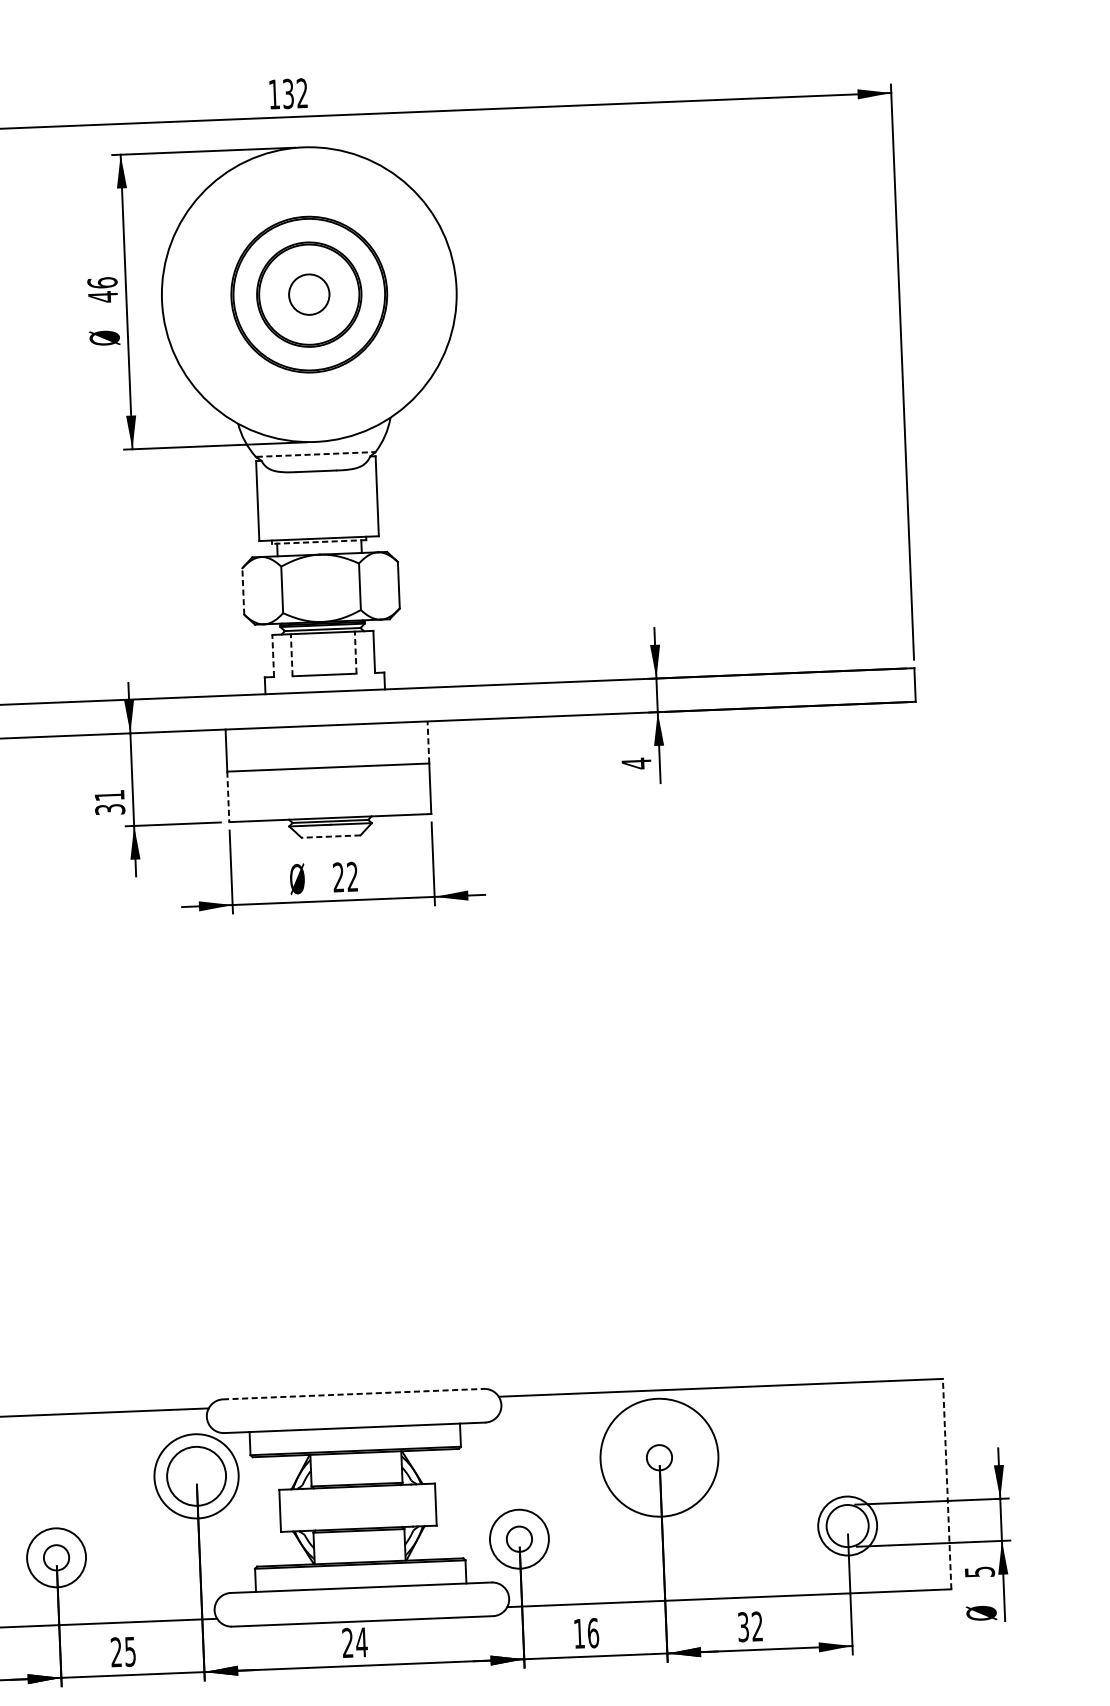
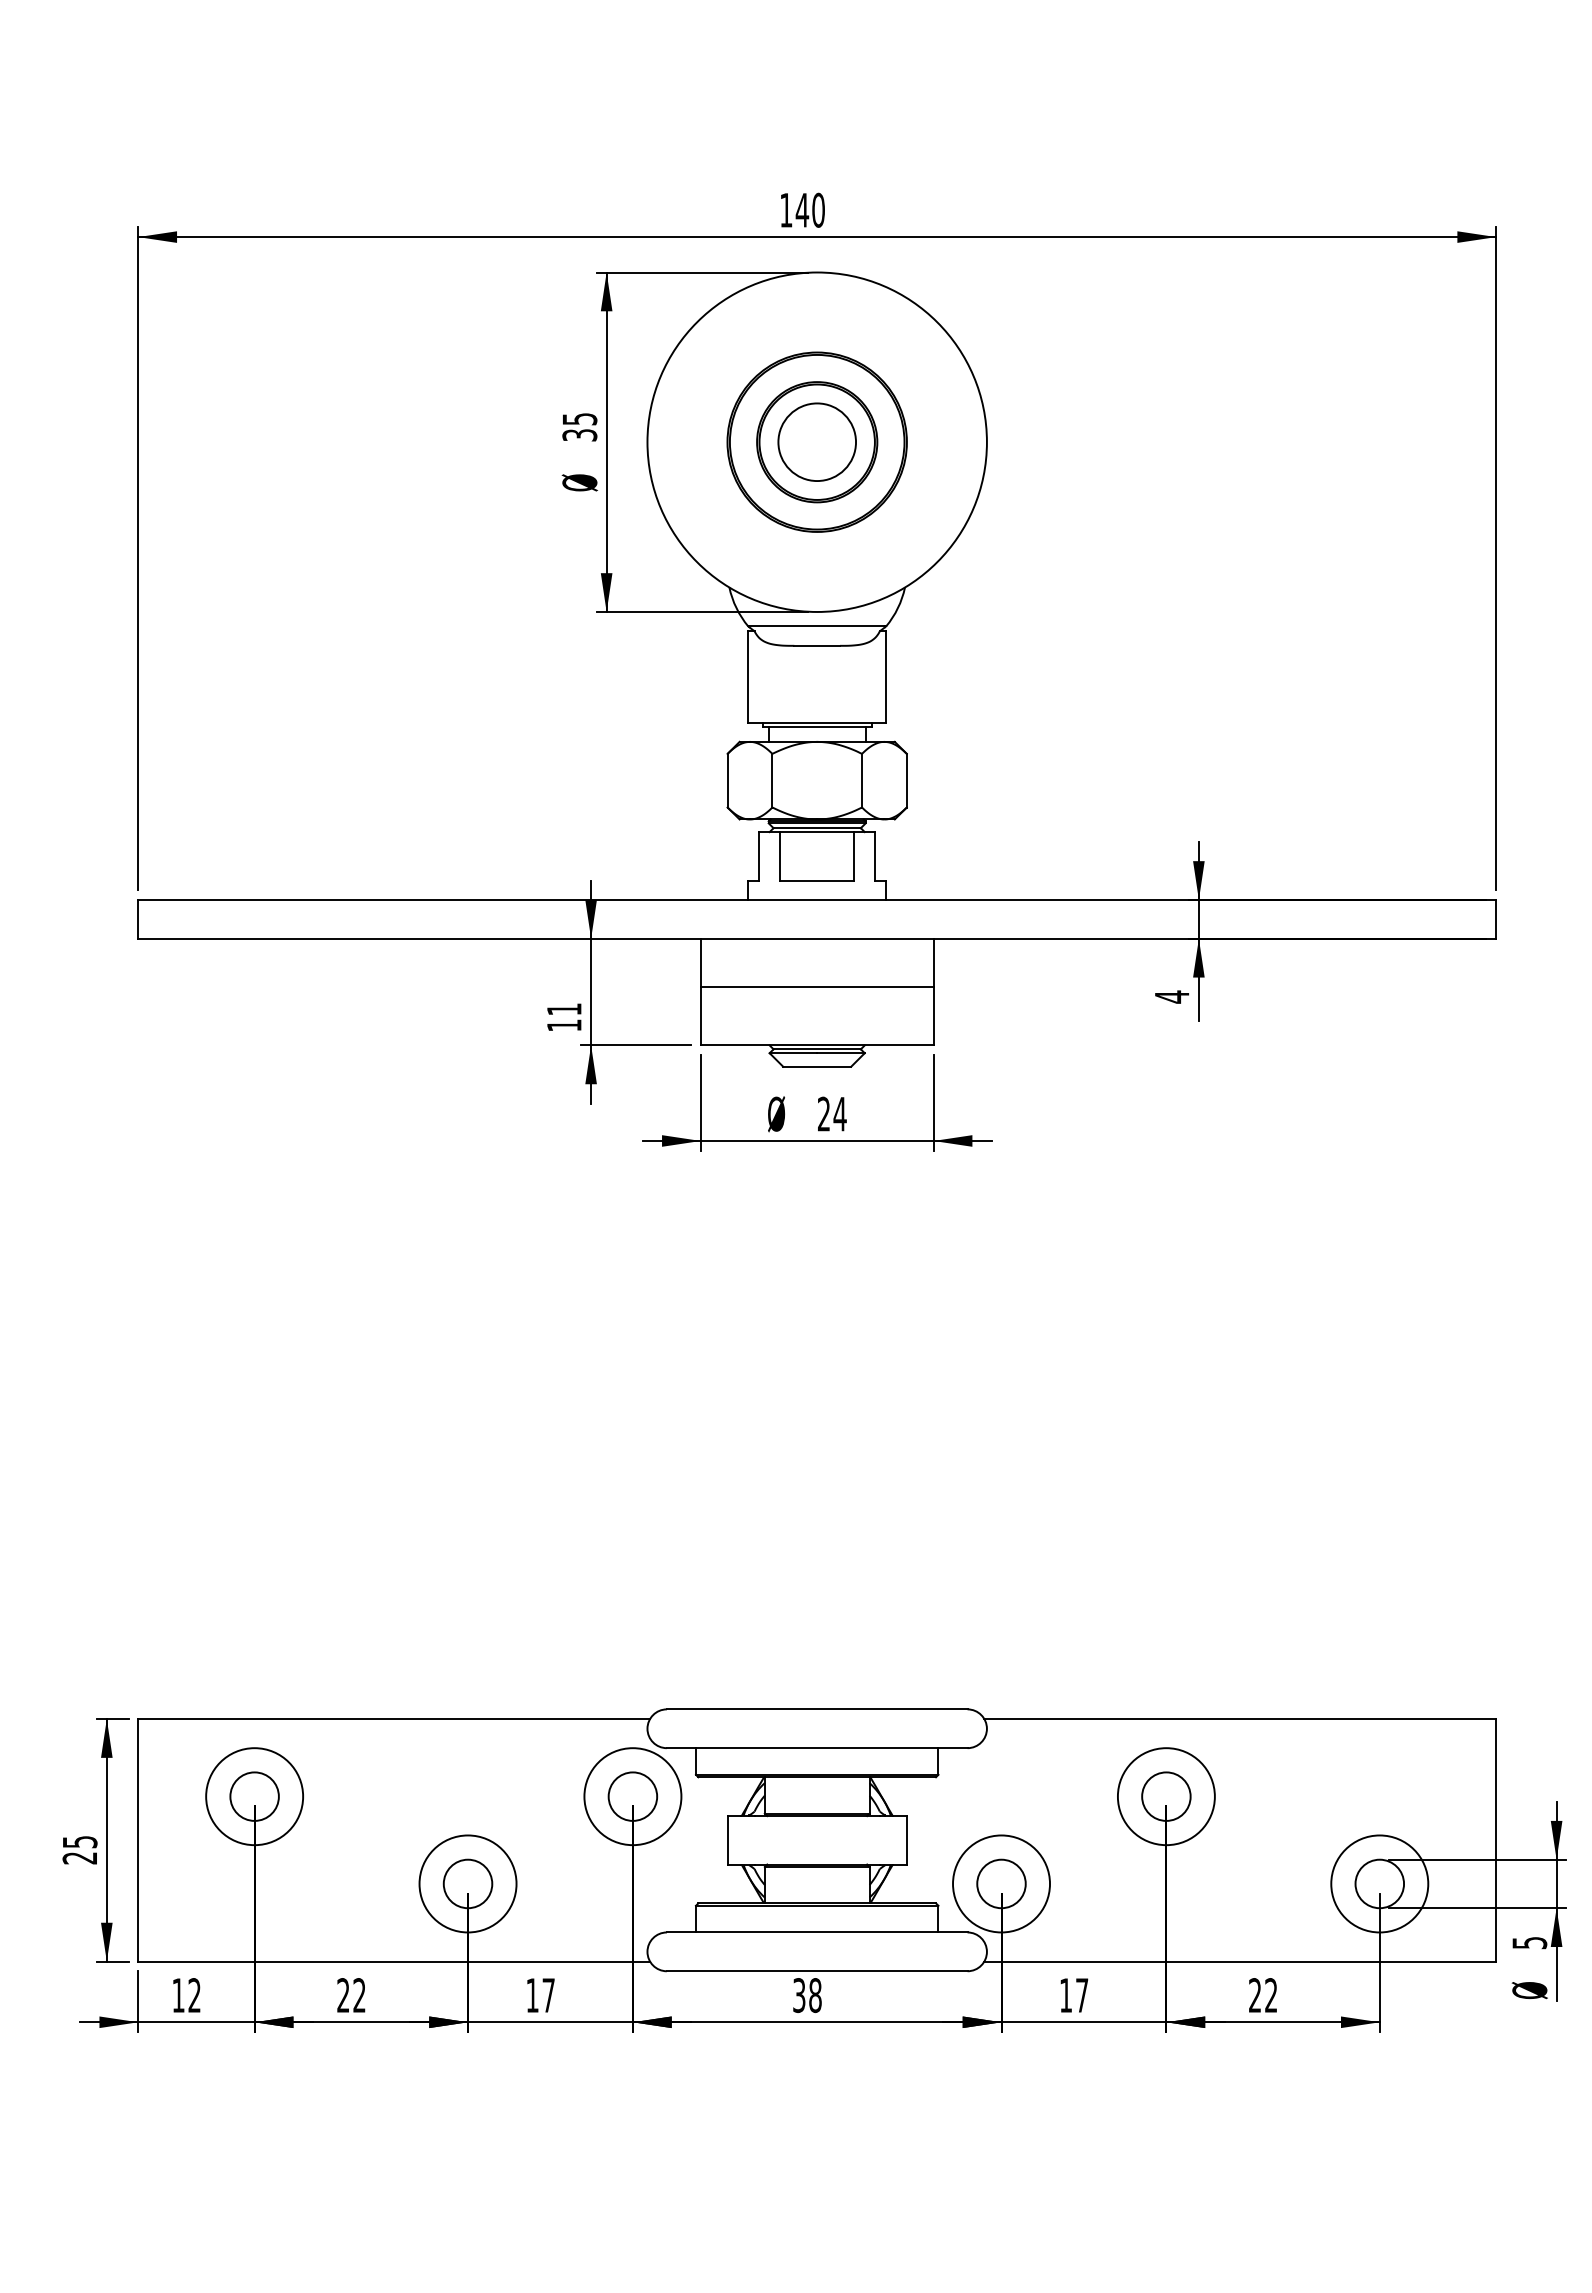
text: (294, 92) -> (809, 209), 132 -> 140
text: (102, 290) -> (579, 427), 46 -> 35
circle: (309, 294) -> (817, 442), size x1.67
line: (315, 454) -> (817, 626), dashed -> solid
line: (318, 542) -> (816, 727), dashed -> solid
line: (243, 591) -> (727, 780), dashed -> solid
line: (356, 651) -> (854, 855), dashed -> solid
line: (291, 654) -> (780, 855), dashed -> solid
line: (273, 655) -> (759, 855), dashed -> solid
line: (428, 742) -> (933, 962), dashed -> solid
line: (228, 797) -> (700, 1016), dashed -> solid
text: (109, 809) -> (563, 1025), 31 -> 11
line: (331, 836) -> (817, 1066), dashed -> solid
text: (352, 876) -> (839, 1113), 22 -> 24
line: (353, 1394) -> (817, 1709), dashed -> solid
circle: (658, 1457) -> (1165, 1796), size x0.71
circle: (659, 1457) -> (1166, 1796), size x1.67
circle: (196, 1476) -> (632, 1796), size x0.71
line: (947, 1483) -> (1496, 1839), dashed -> solid
circle: (847, 1525) -> (1379, 1883), size x1.43
circle: (519, 1538) -> (1001, 1883), size x1.43
circle: (519, 1538) -> (1001, 1883), size x1.67
circle: (56, 1557) -> (467, 1883), size x1.43
circle: (56, 1557) -> (467, 1883), size x1.67
text: (743, 1627) -> (1255, 1995), 32 -> 22
text: (593, 1633) -> (1082, 1995), 16 -> 17
text: (354, 1642) -> (807, 1995), 24 -> 38
text: (123, 1652) -> (540, 1995), 25 -> 17

